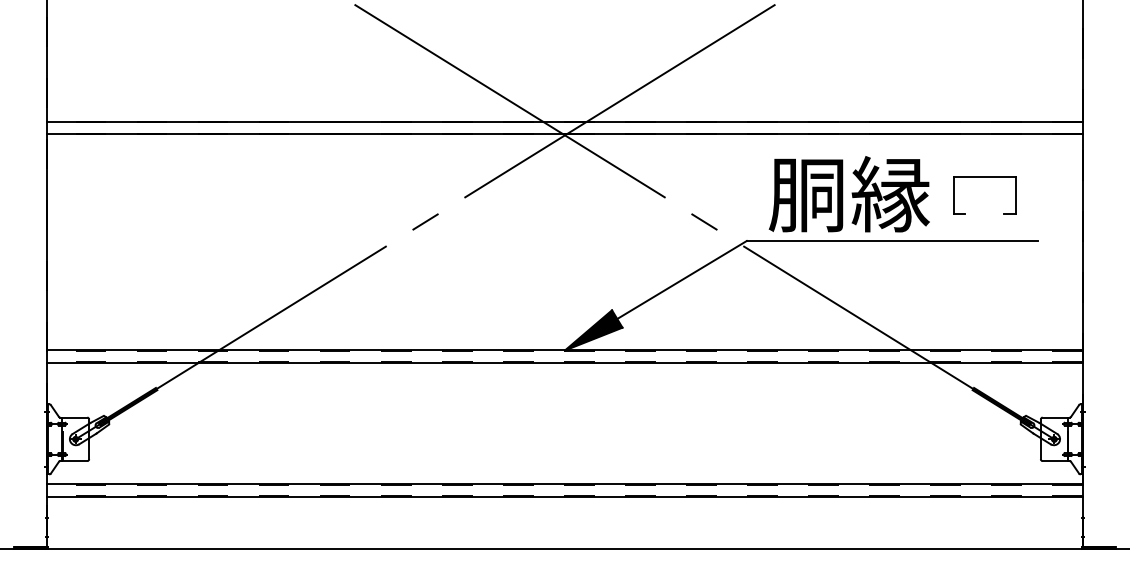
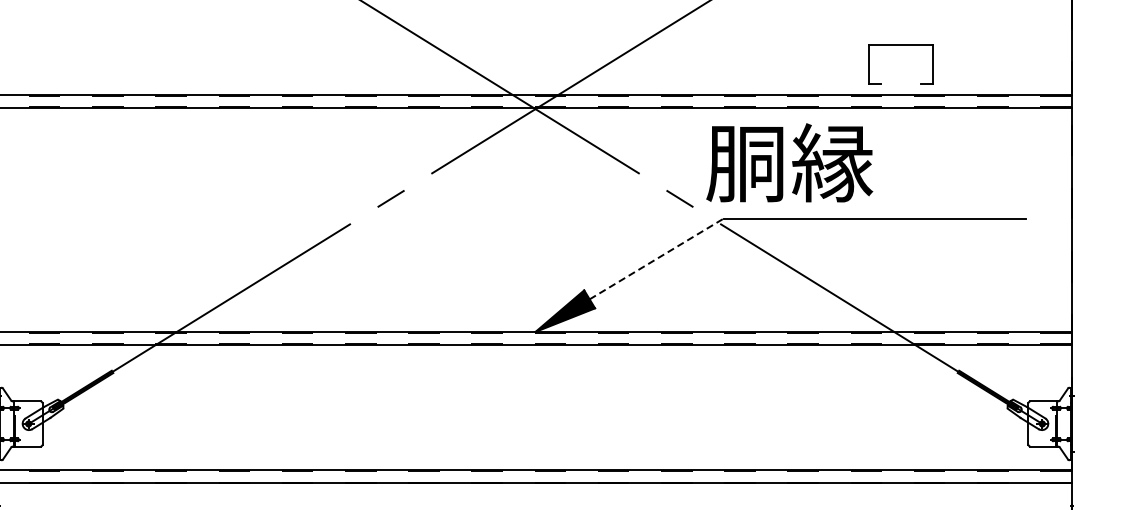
part: (984, 177) -> (900, 46), moved
text: (848, 194) -> (788, 163), moved
line: (682, 280) -> (657, 259), solid -> dashed

